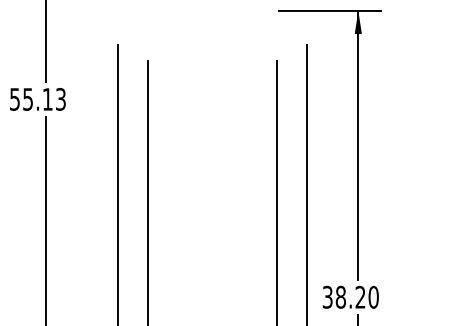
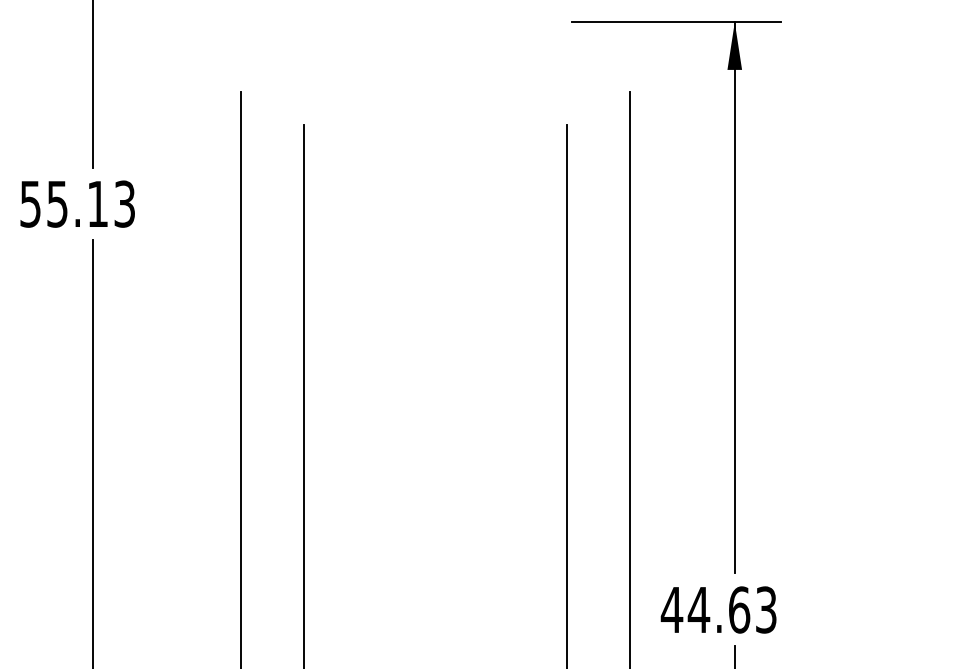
text: (350, 296) -> (718, 608), 38.20 -> 44.63

